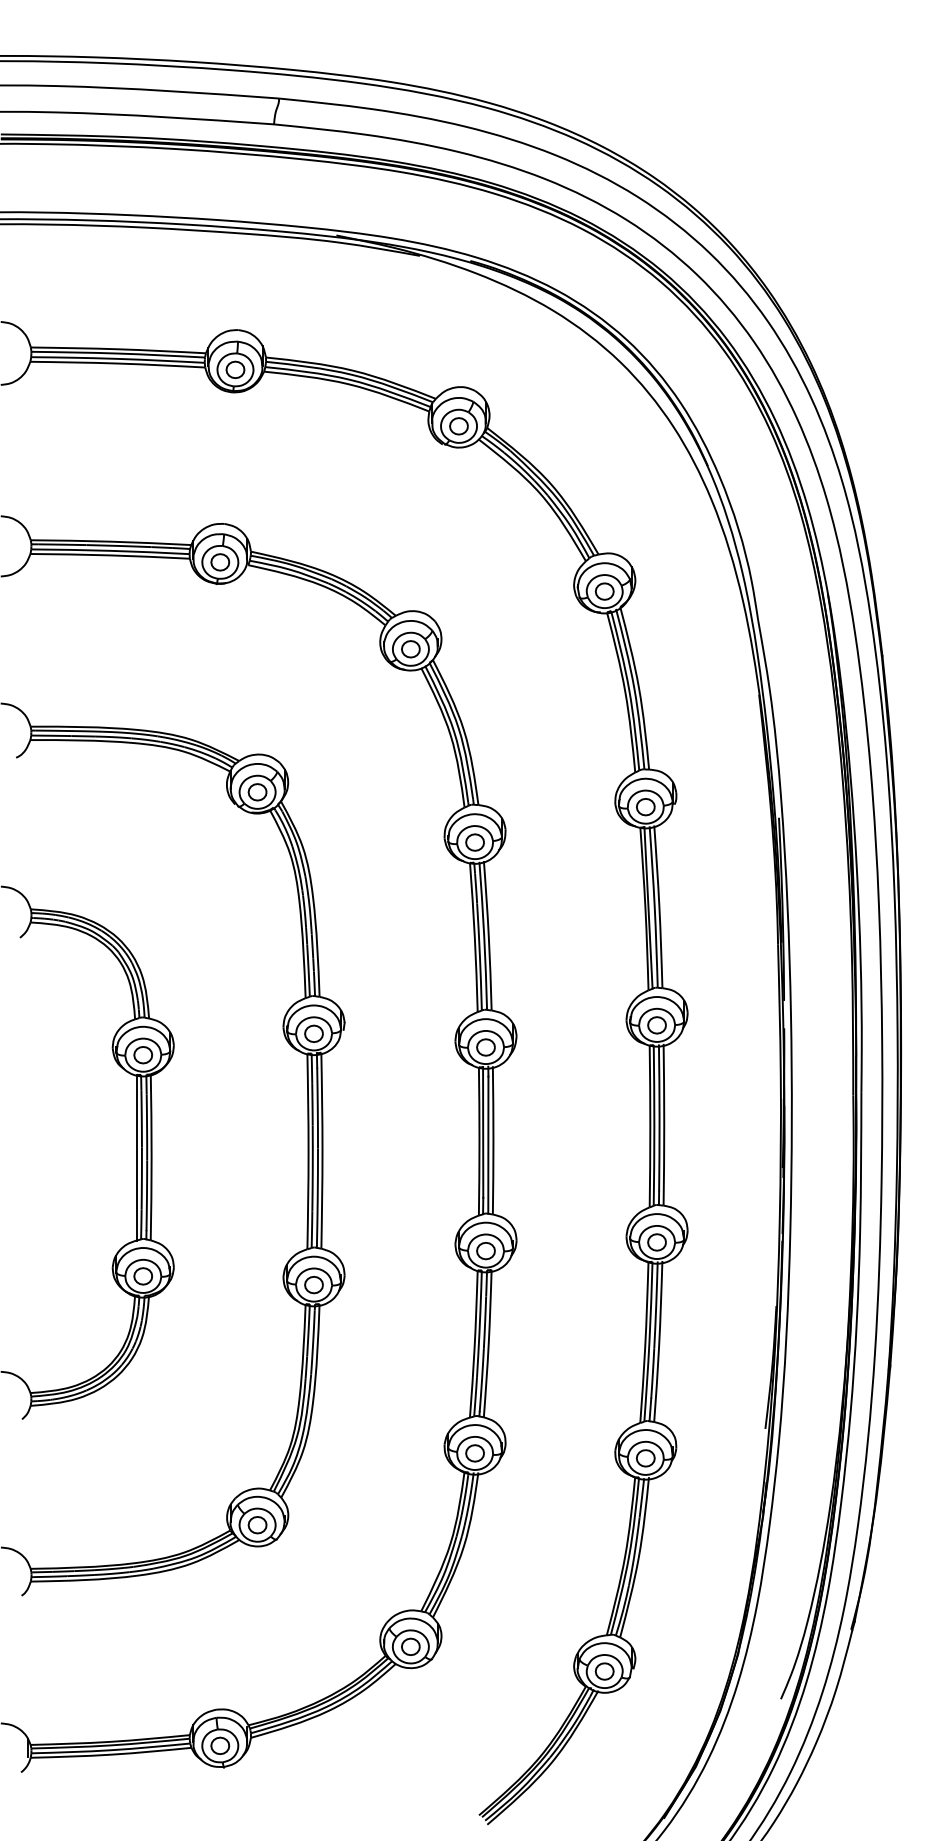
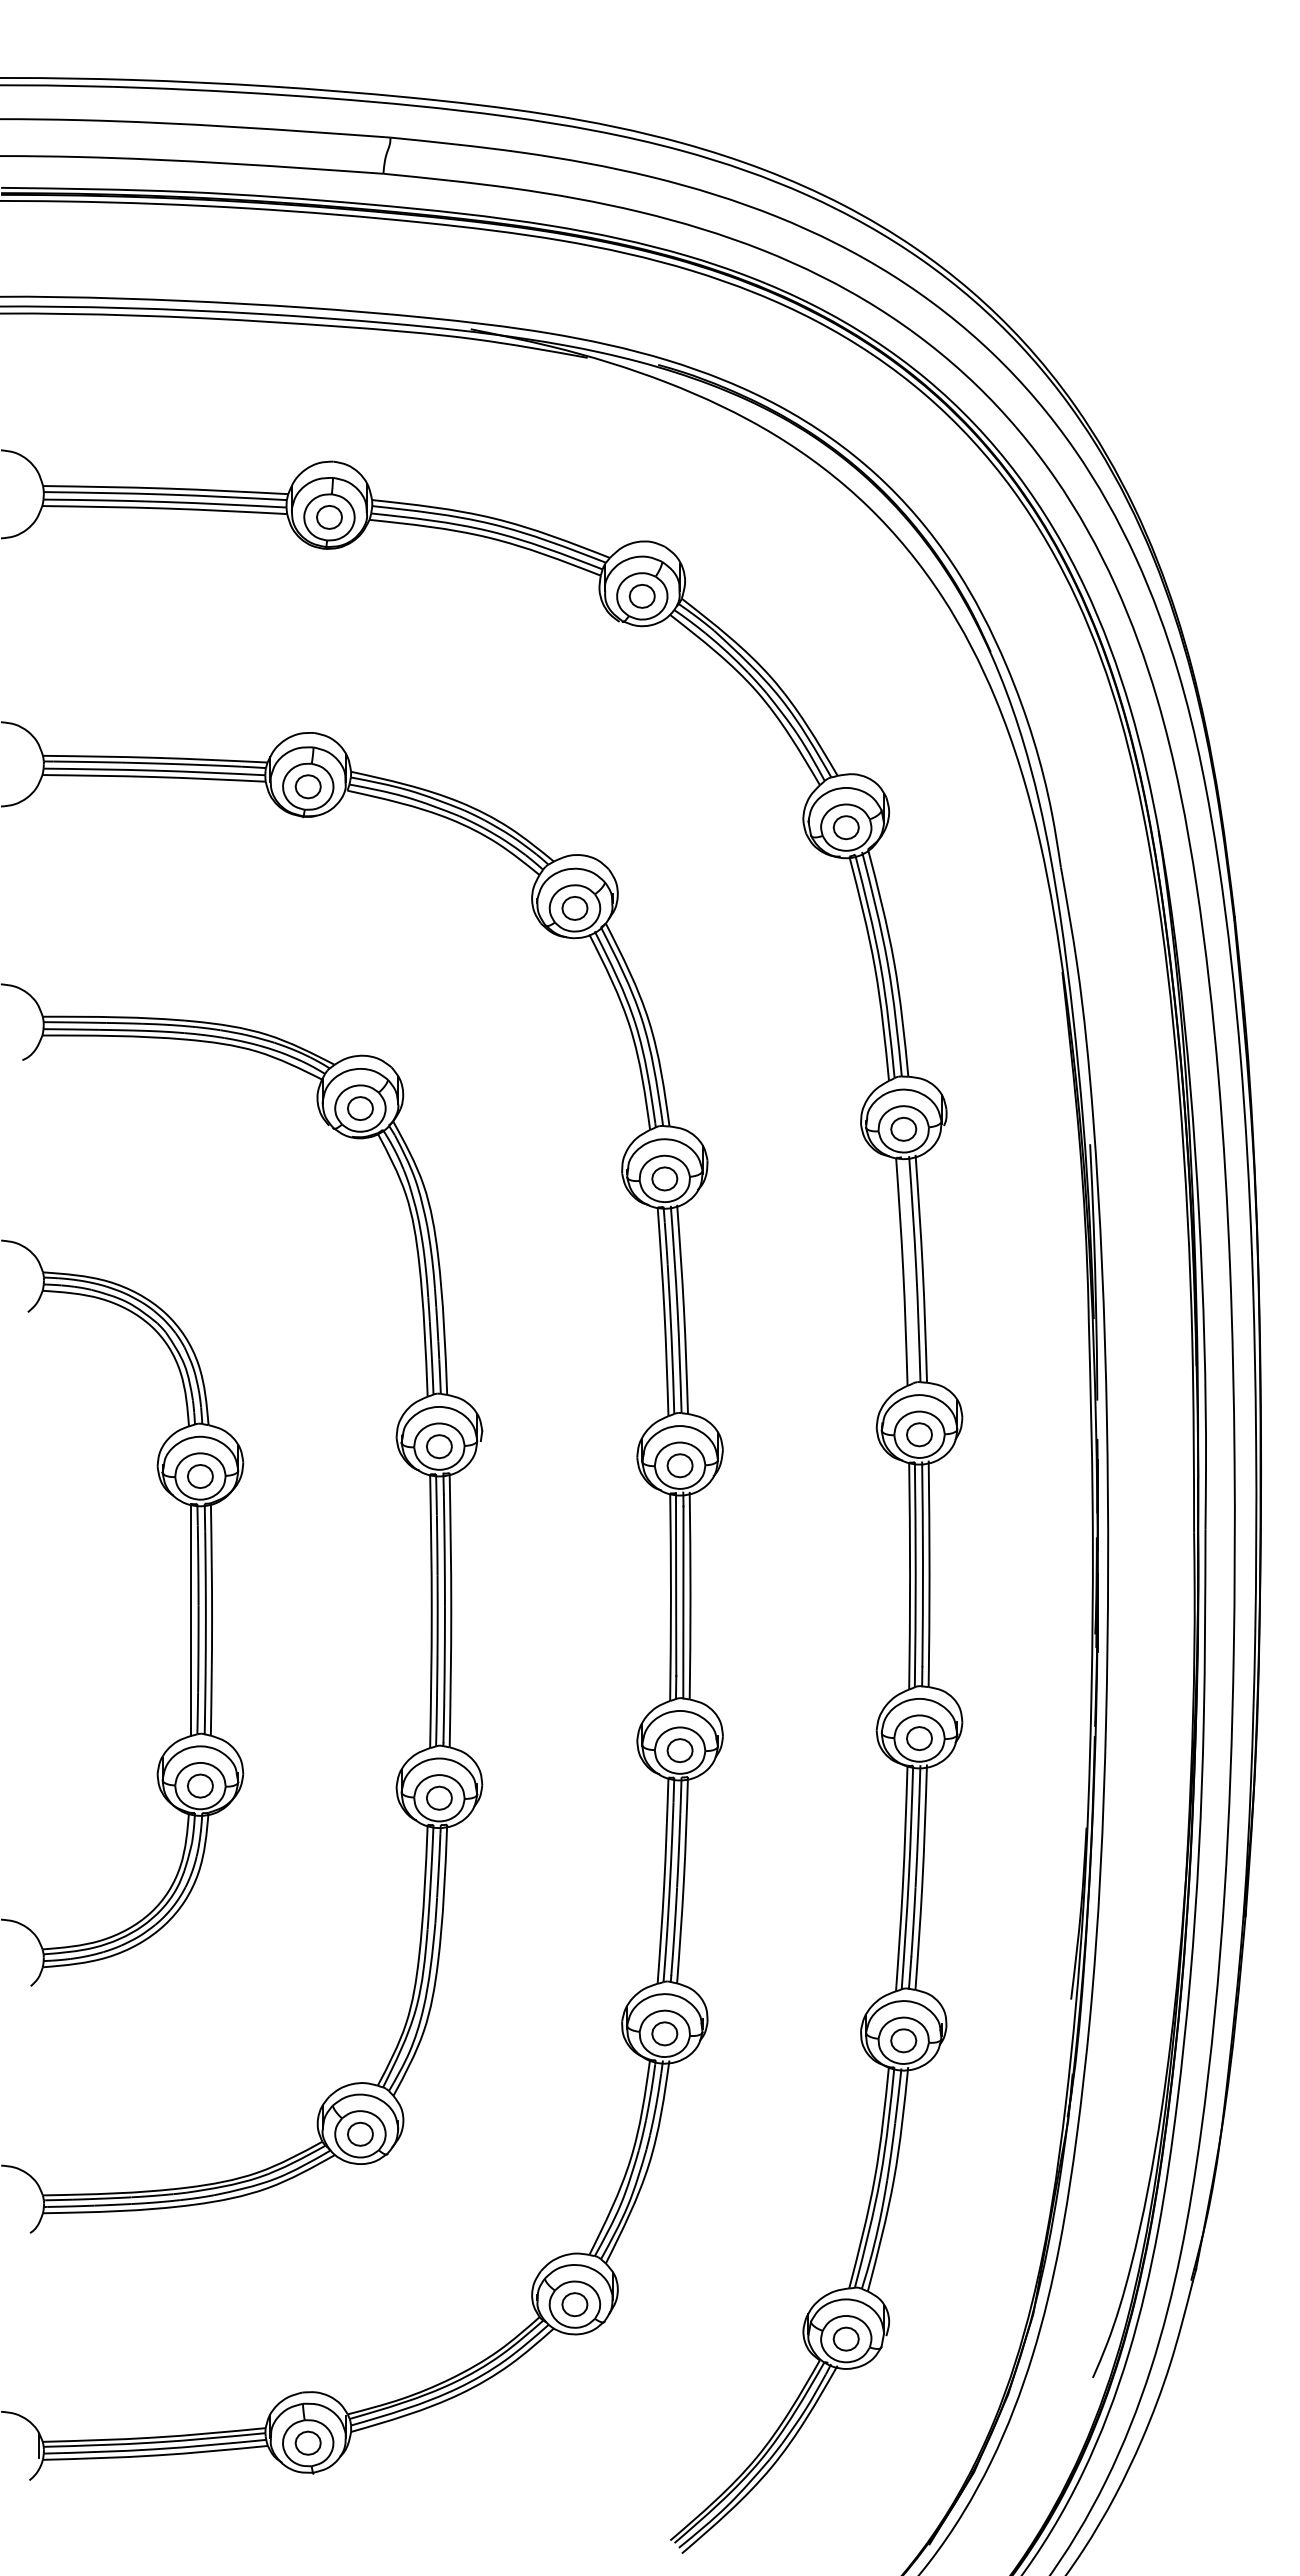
line: (648, 907) -> (907, 1270), removed

